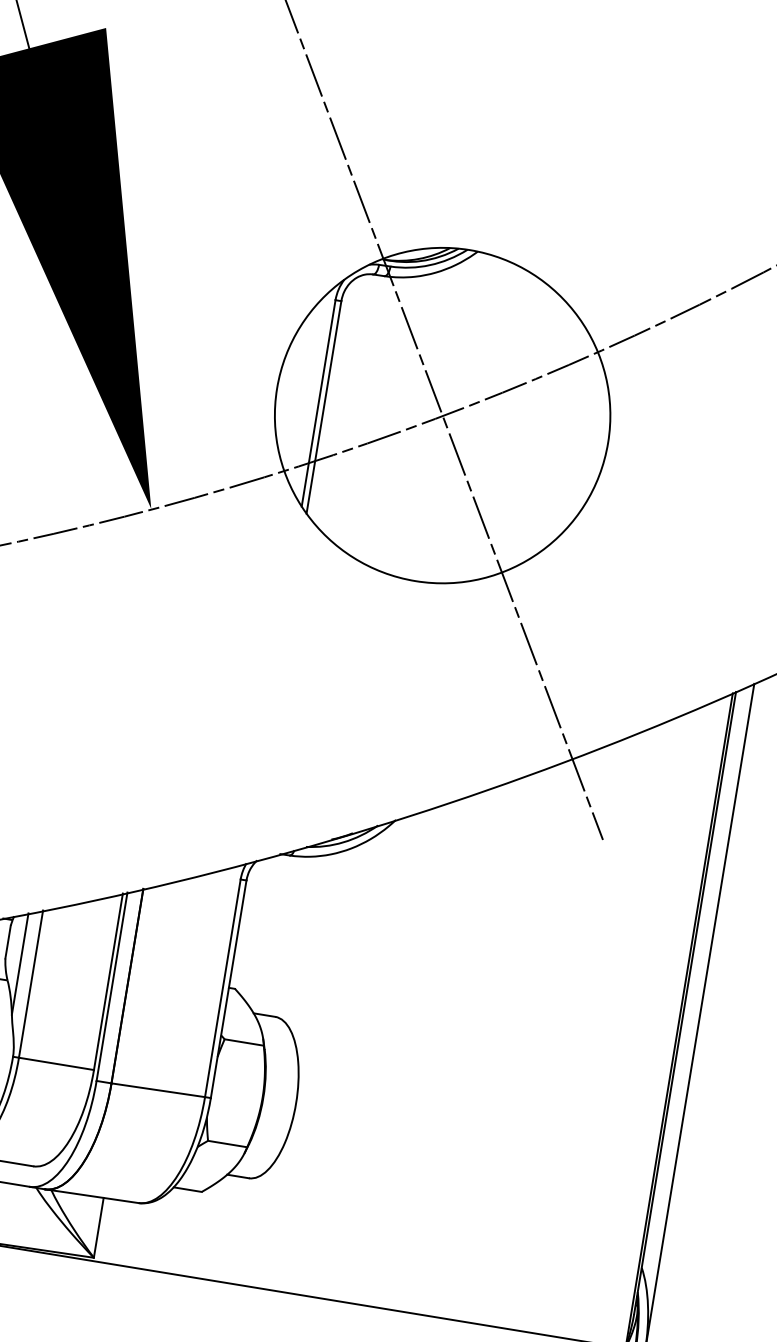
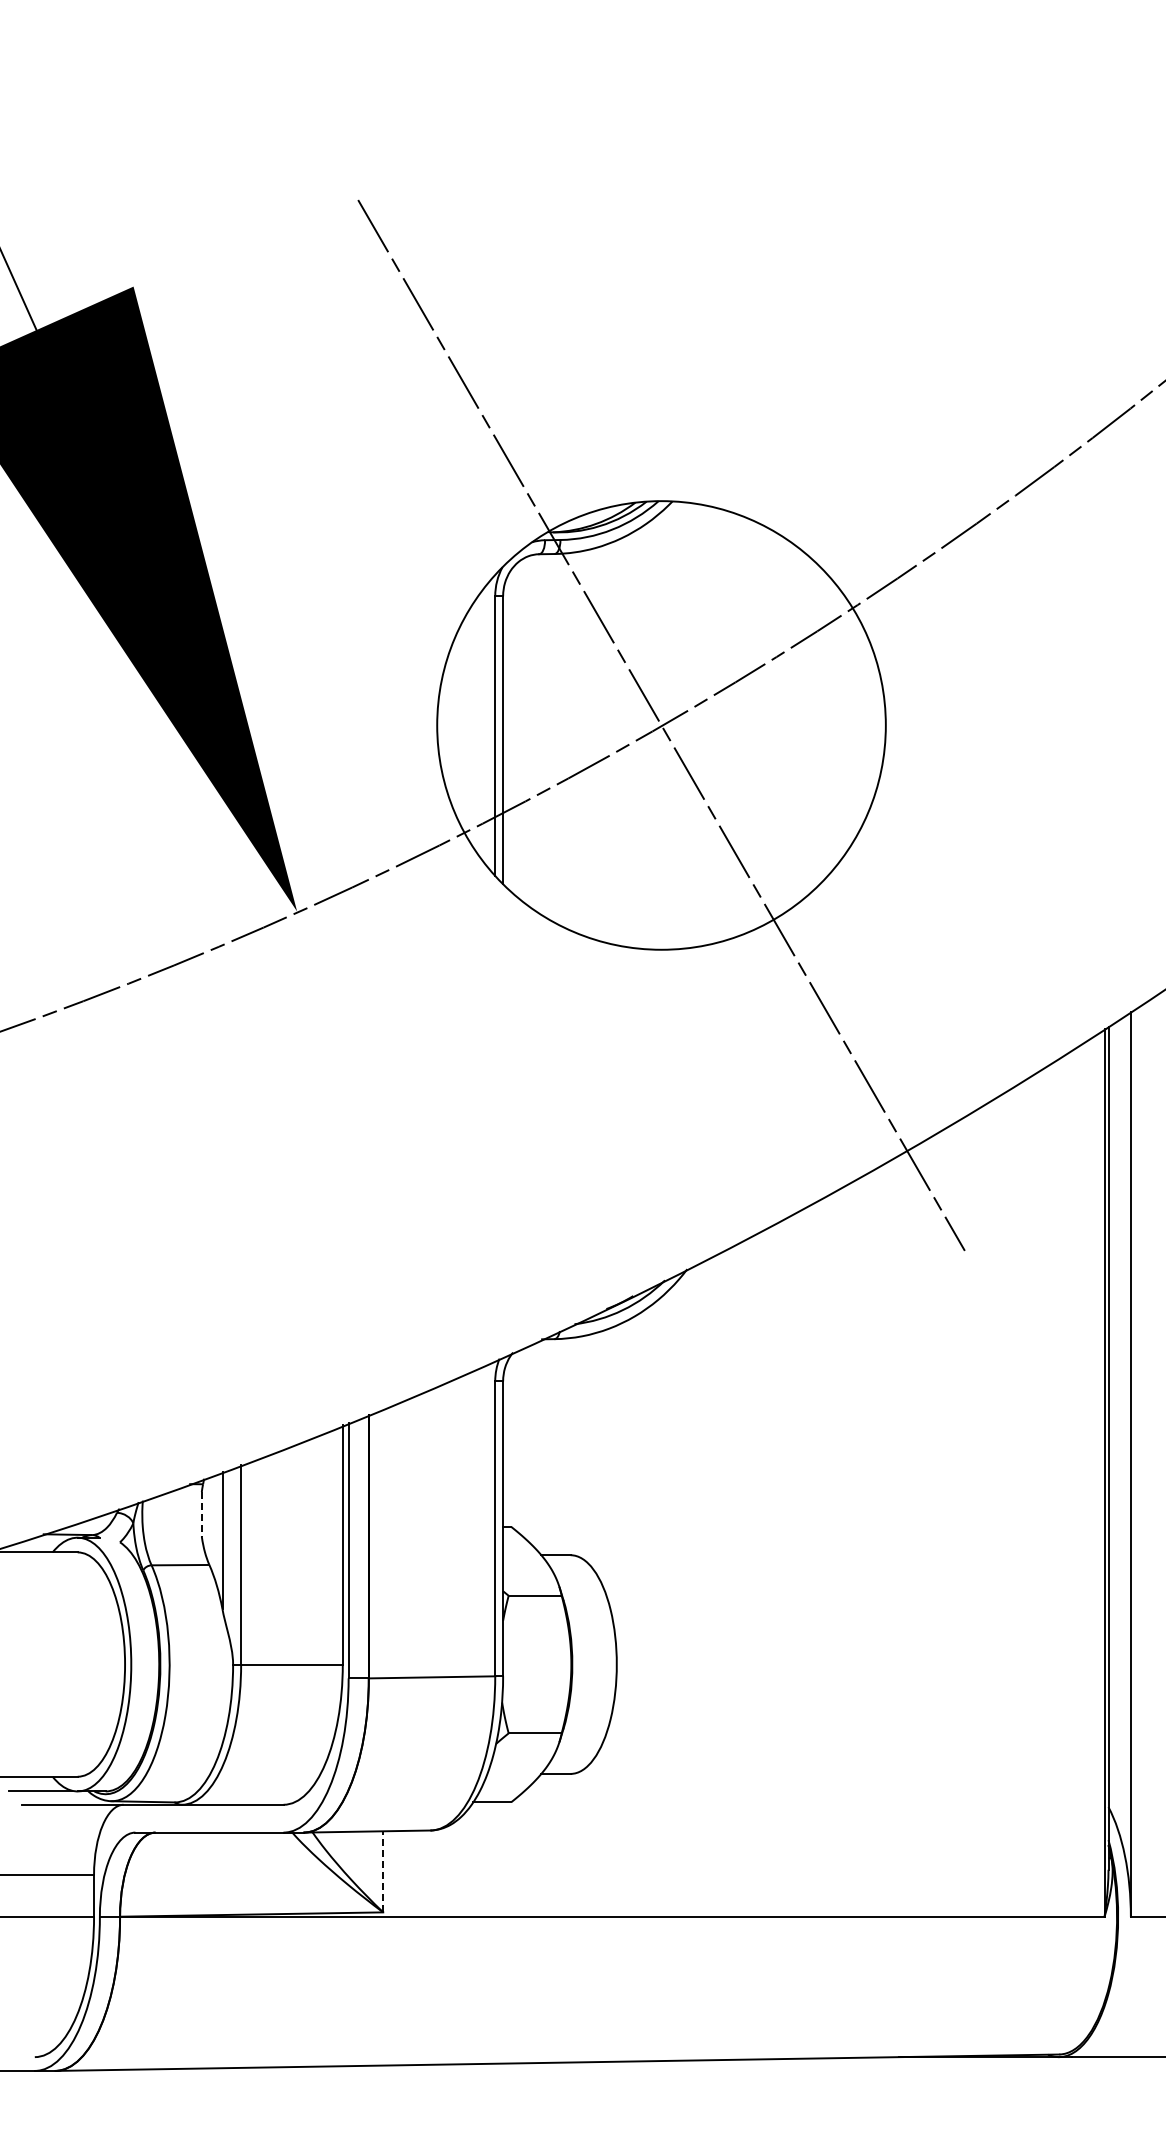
line: (7, 942) -> (201, 1514), solid -> dashed
line: (99, 1227) -> (383, 1871), solid -> dashed

